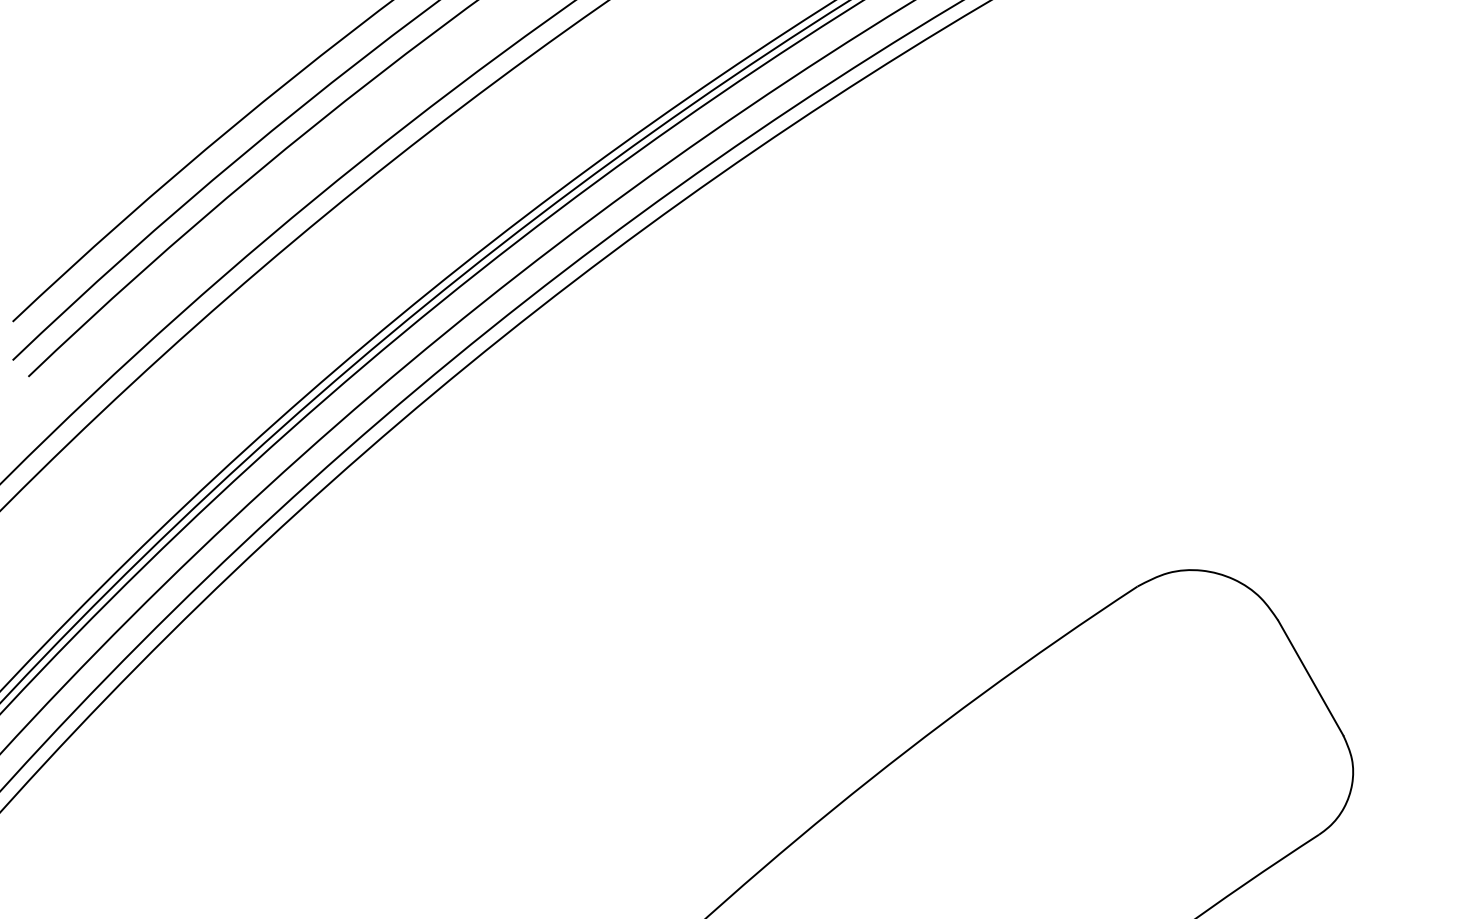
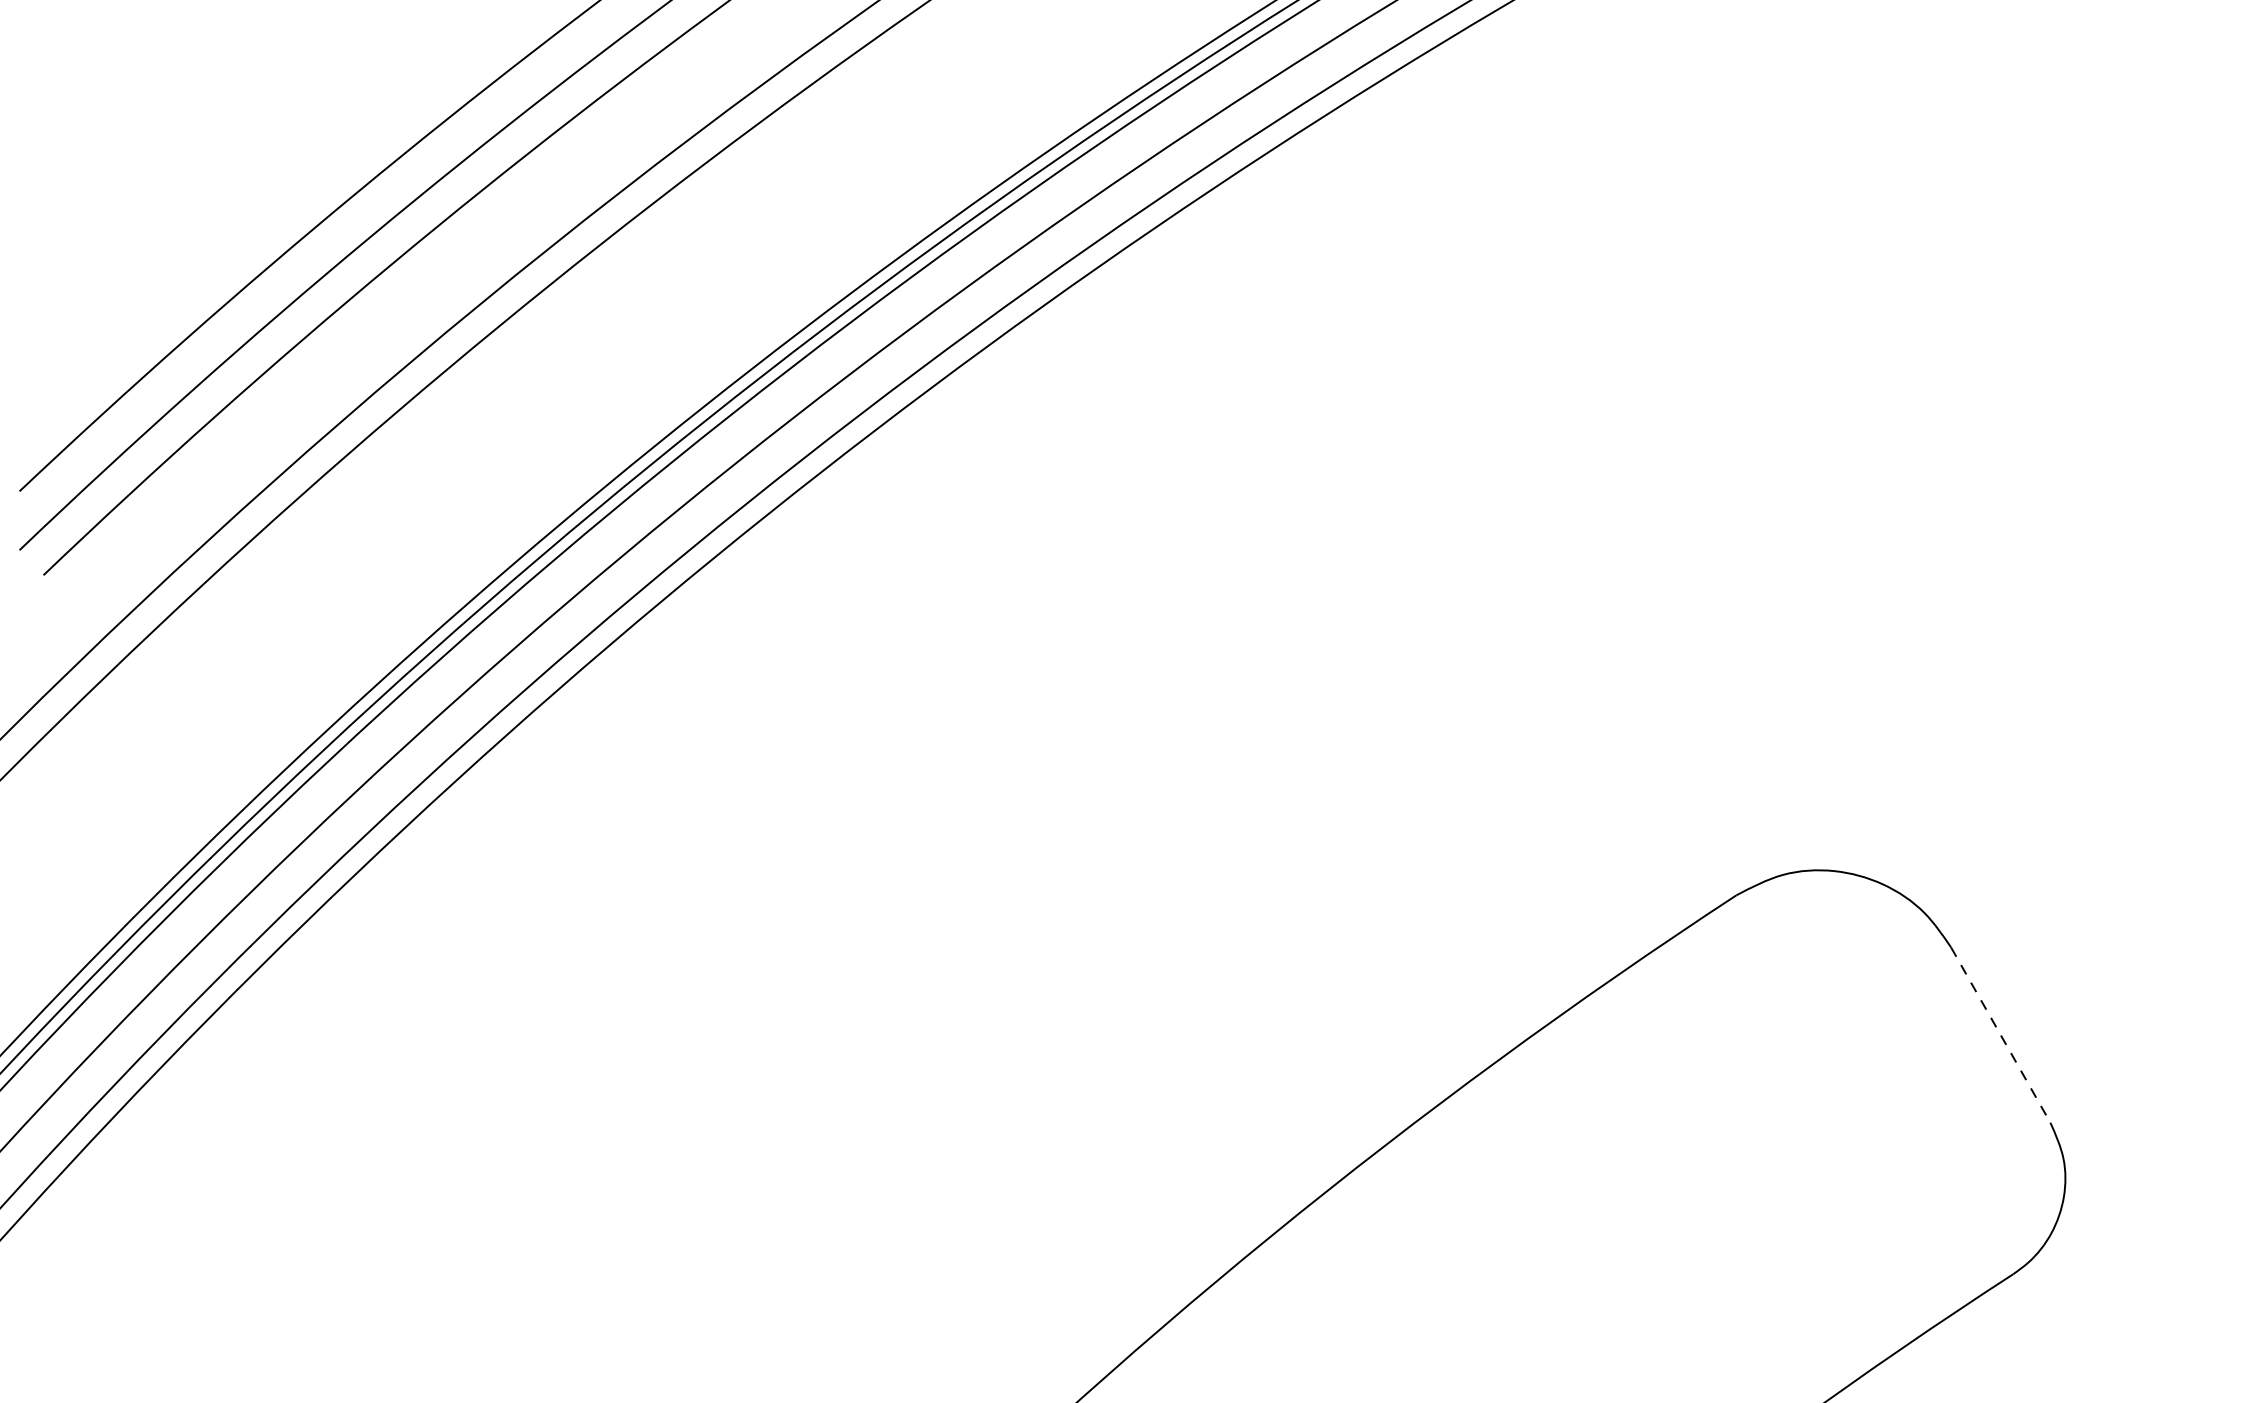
line: (1311, 678) -> (2001, 1035), solid -> dashed

